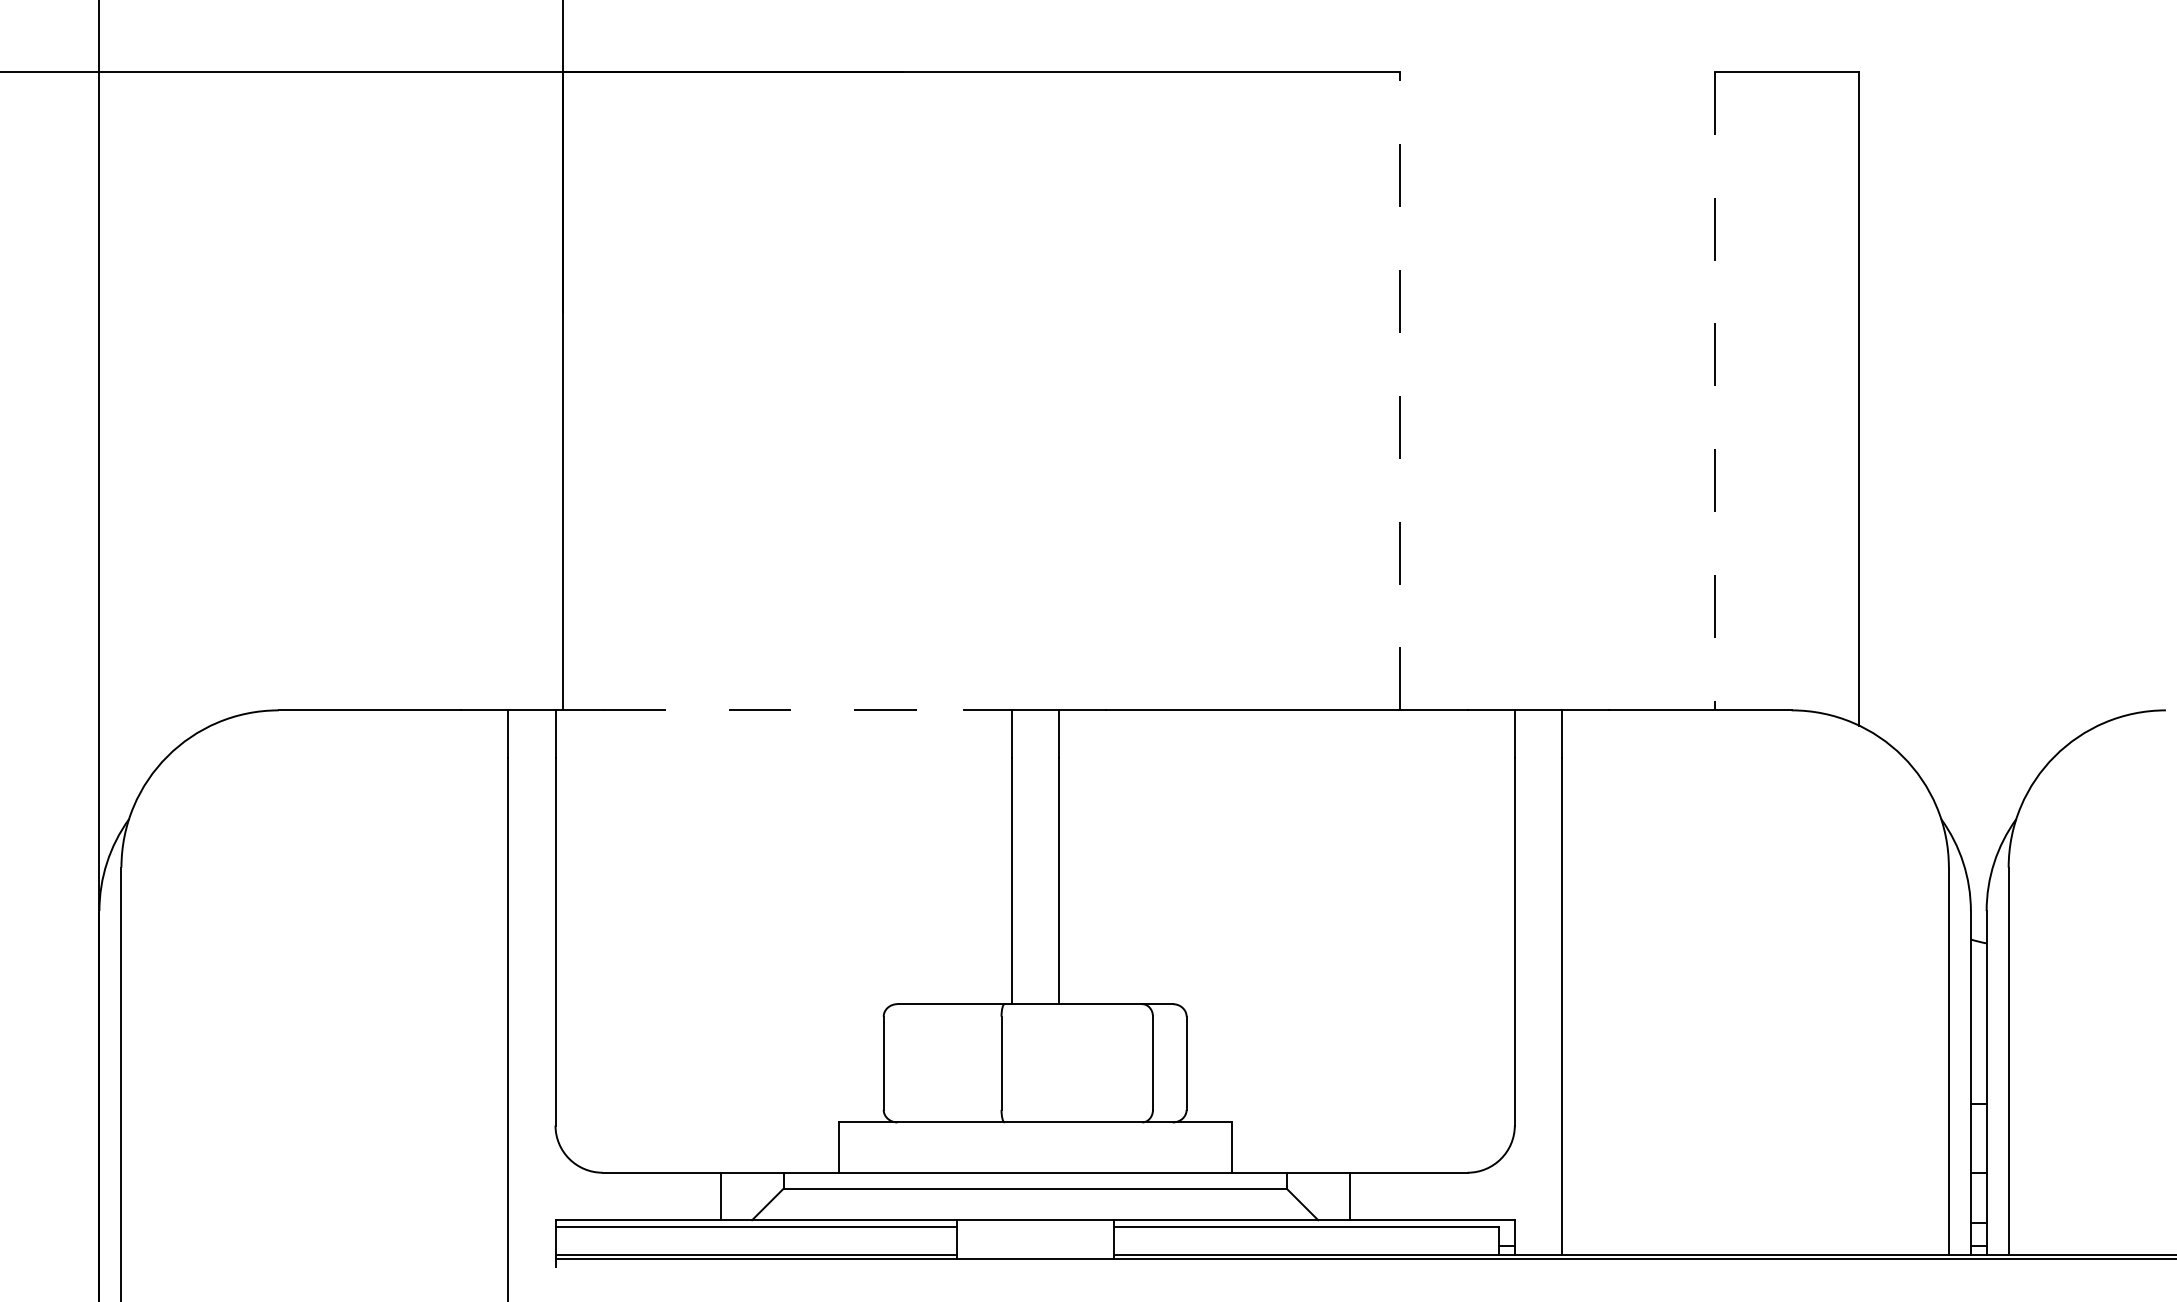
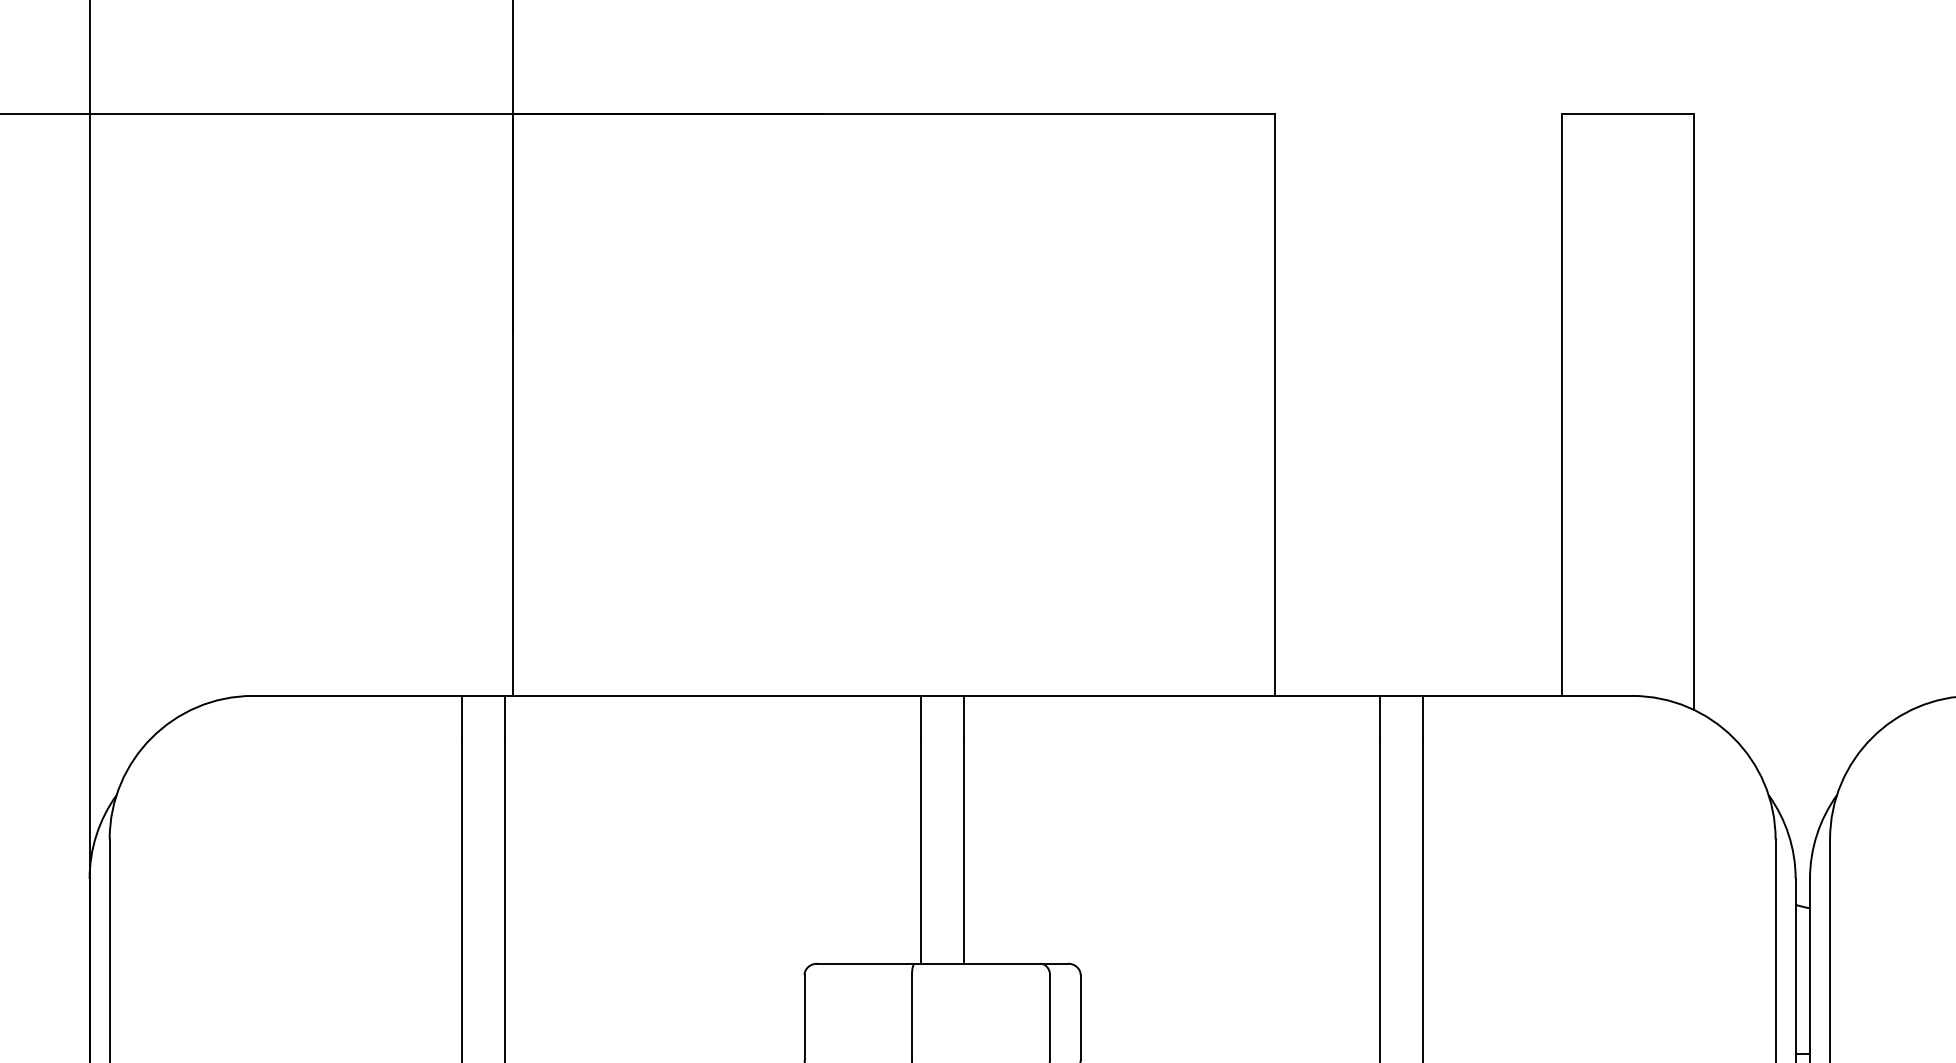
line: (1400, 390) -> (1275, 404), dashed -> solid
line: (1714, 391) -> (1561, 405), dashed -> solid
line: (783, 710) -> (713, 696), dashed -> solid

